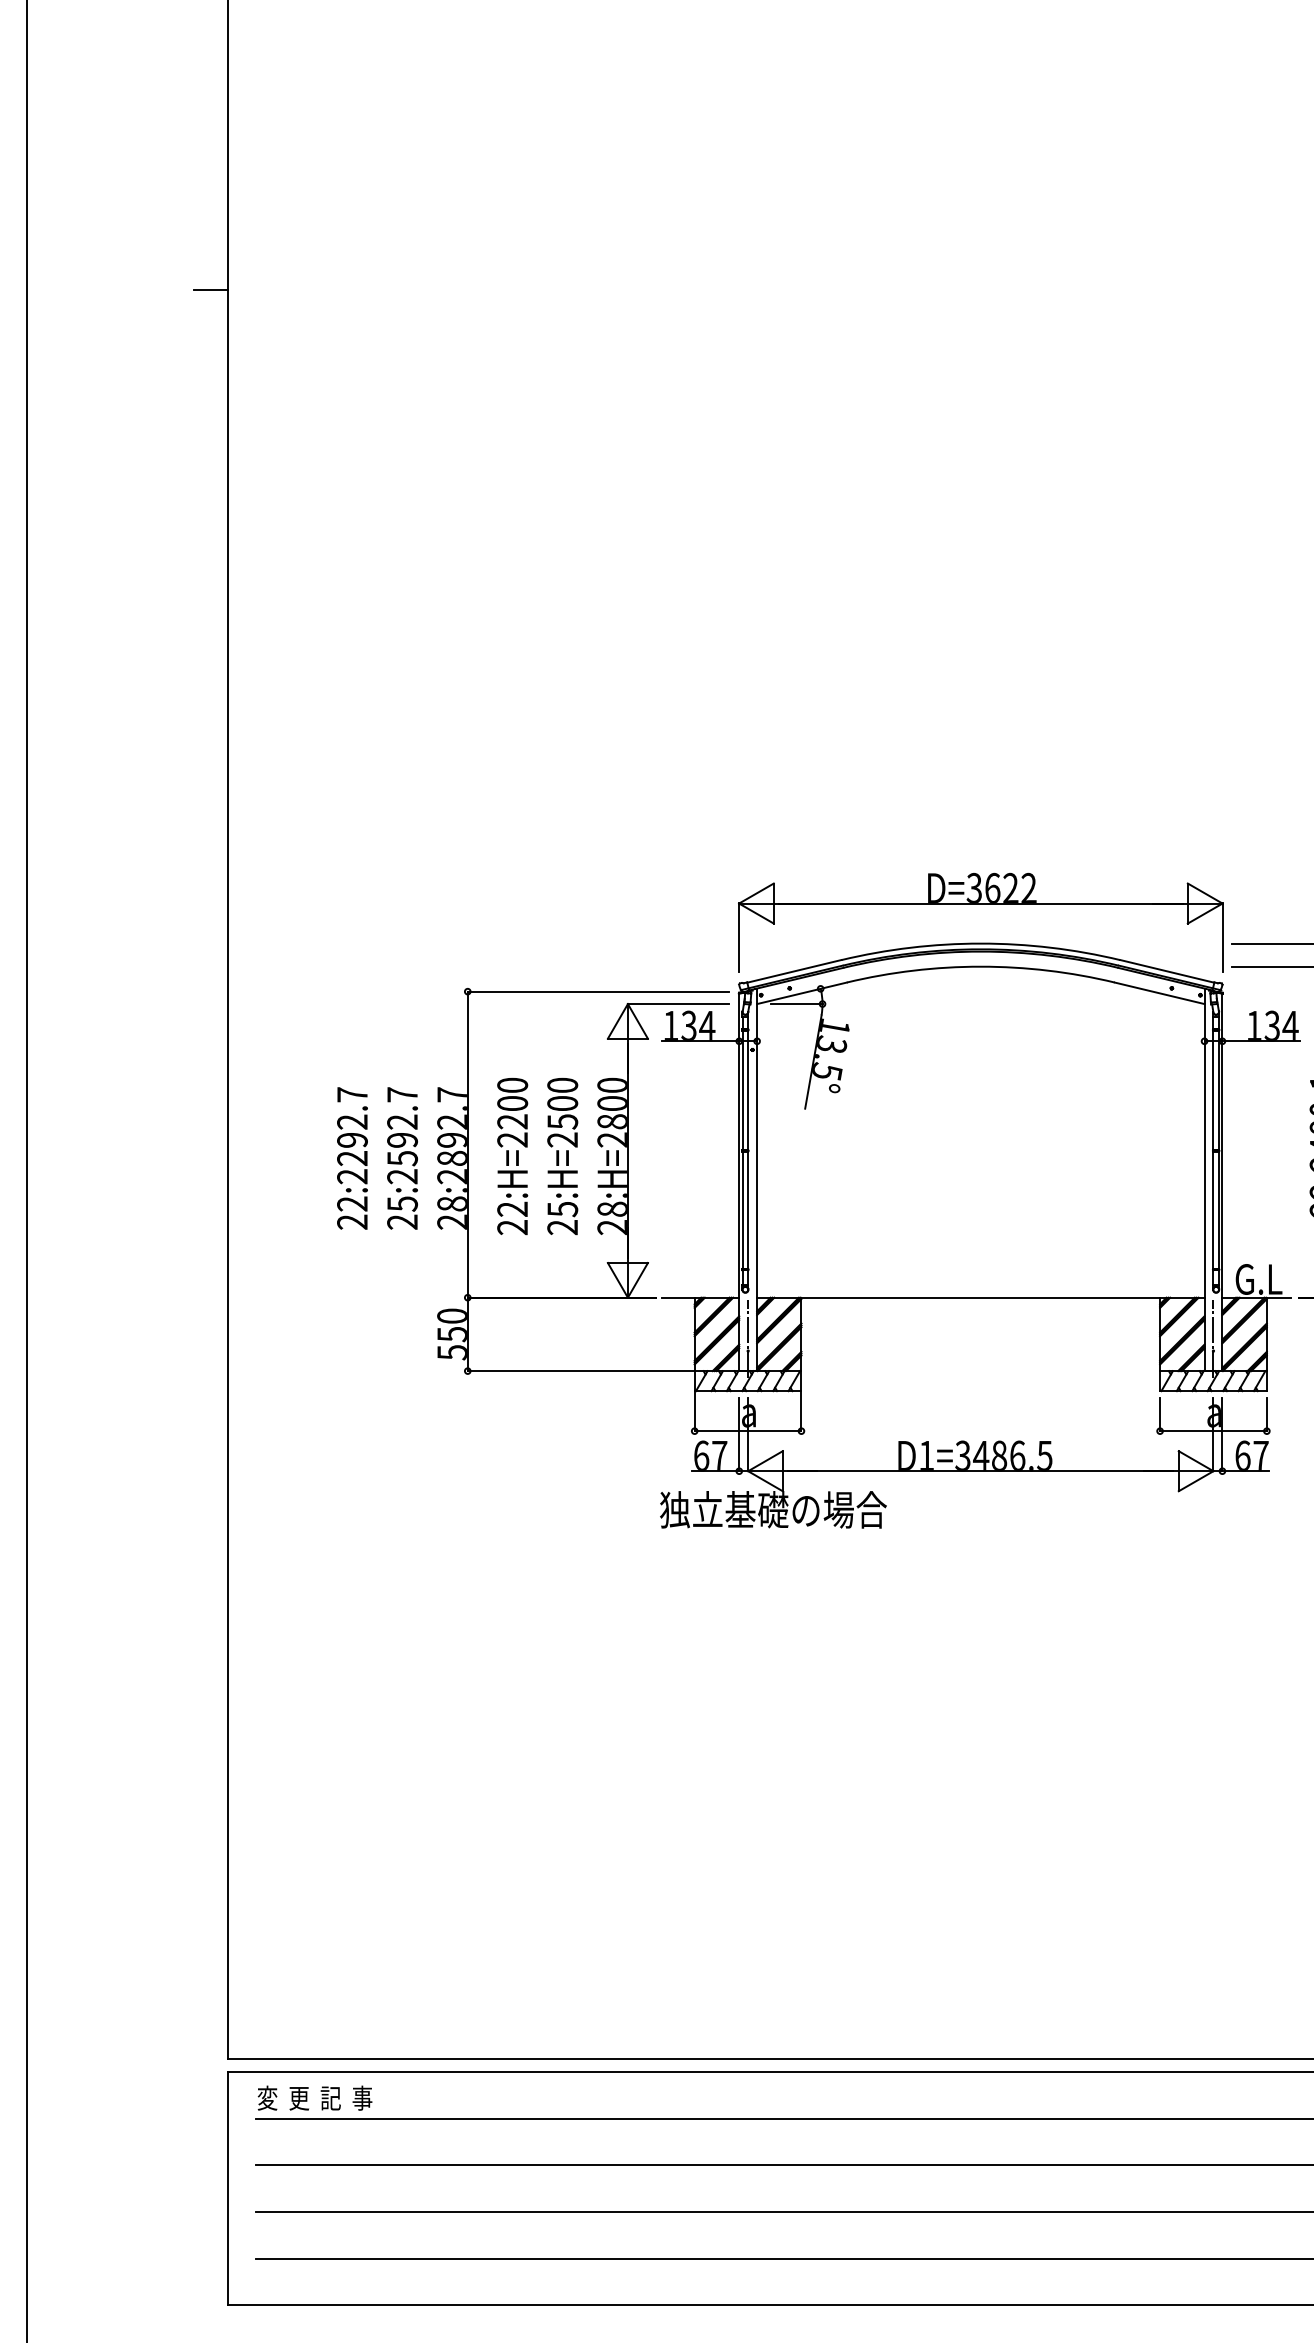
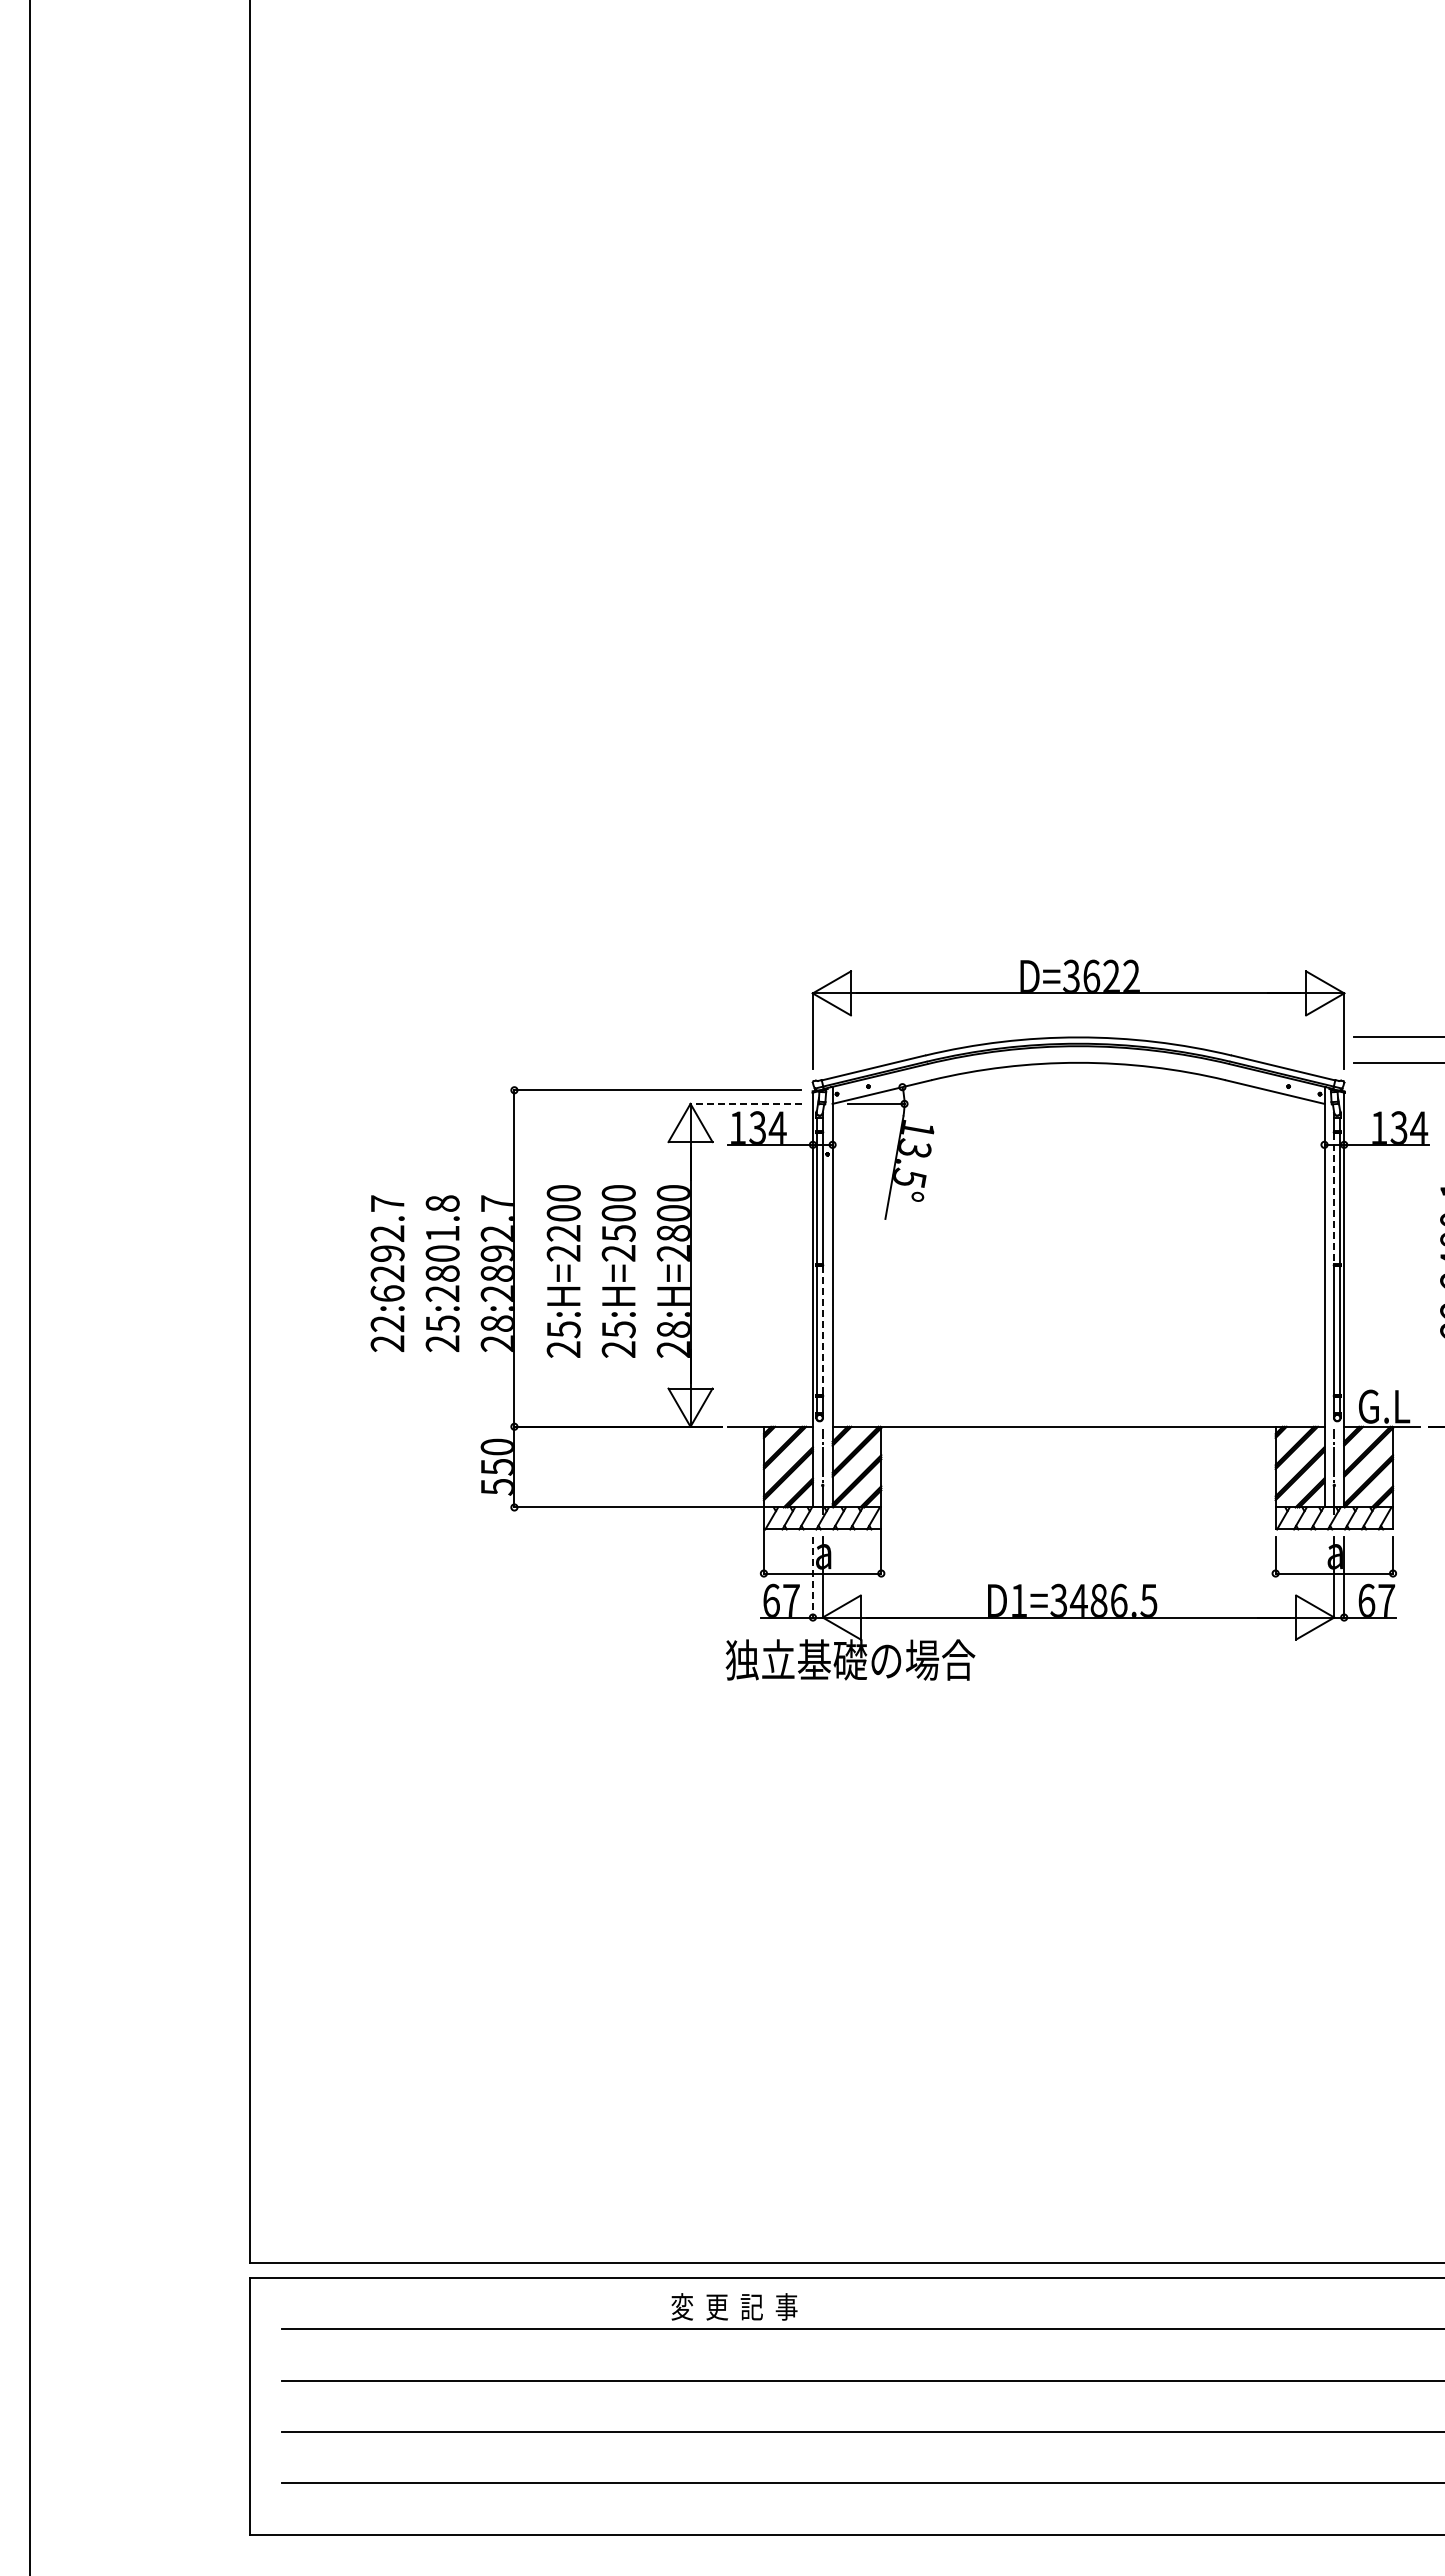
line: (210, 289) -> (231, 318), removed
line: (678, 1003) -> (746, 1103), solid -> dashed
line: (1213, 1090) -> (1334, 1198), solid -> dashed
text: (402, 1126) -> (442, 1238), 25:2592.7 -> 25:2801.8
text: (352, 1176) -> (387, 1293), 22:2292.7 -> 22:6292.7
text: (512, 1209) -> (563, 1329), 22:H=2200 -> 25:H=2200
line: (747, 1211) -> (822, 1331), solid -> dashed
line: (738, 1434) -> (812, 1577), solid -> dashed
text: (315, 2097) -> (734, 2306), moved

